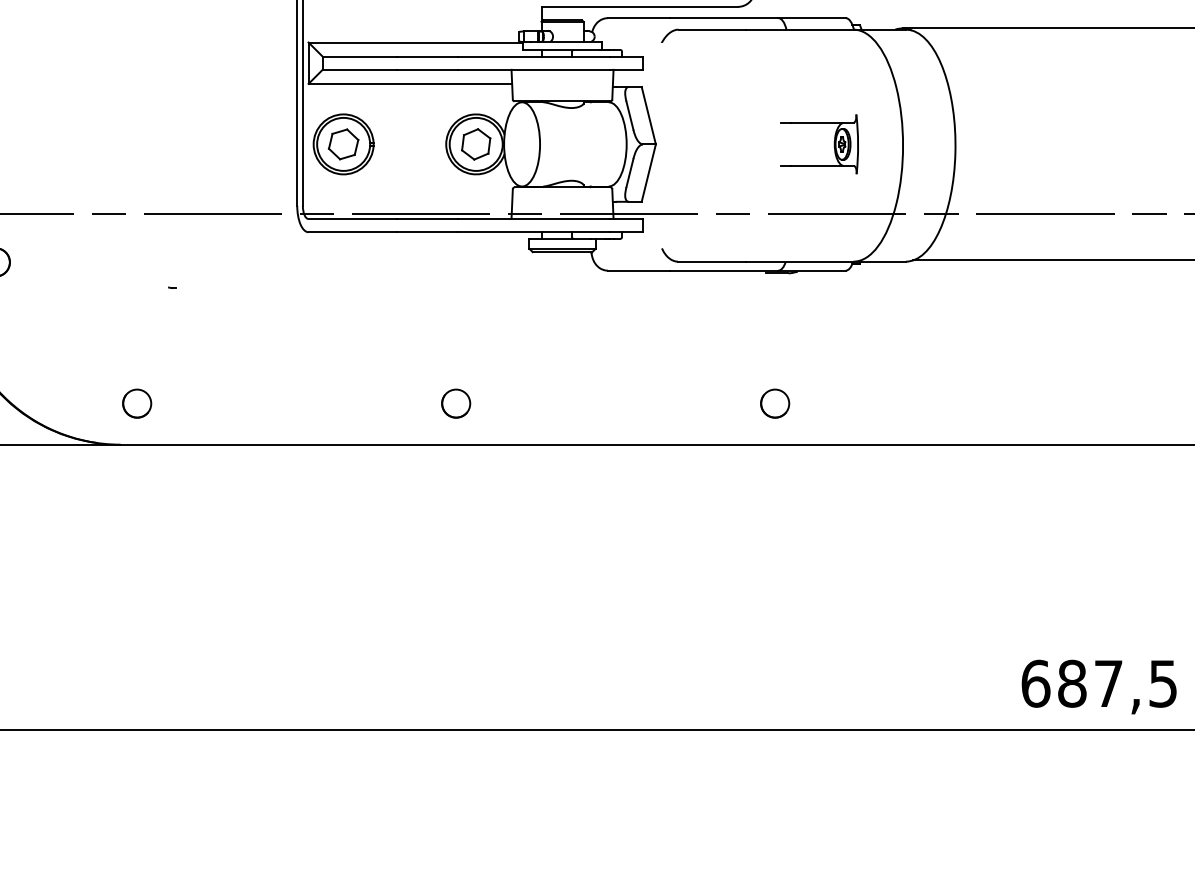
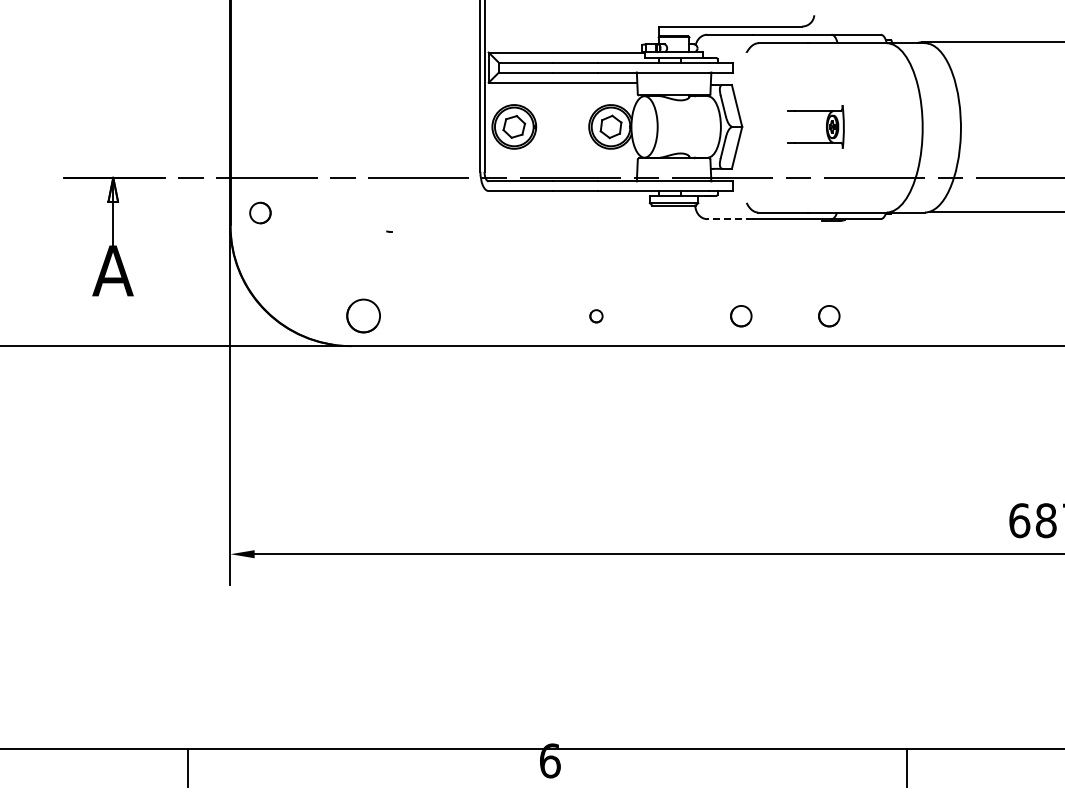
part: (834, 143) -> (826, 126), moved
line: (639, 271) -> (730, 219), solid -> dashed
circle: (137, 404) -> (363, 316), size x1.6
circle: (456, 404) -> (596, 316), size x0.6
circle: (654, 404) -> (741, 316), added

